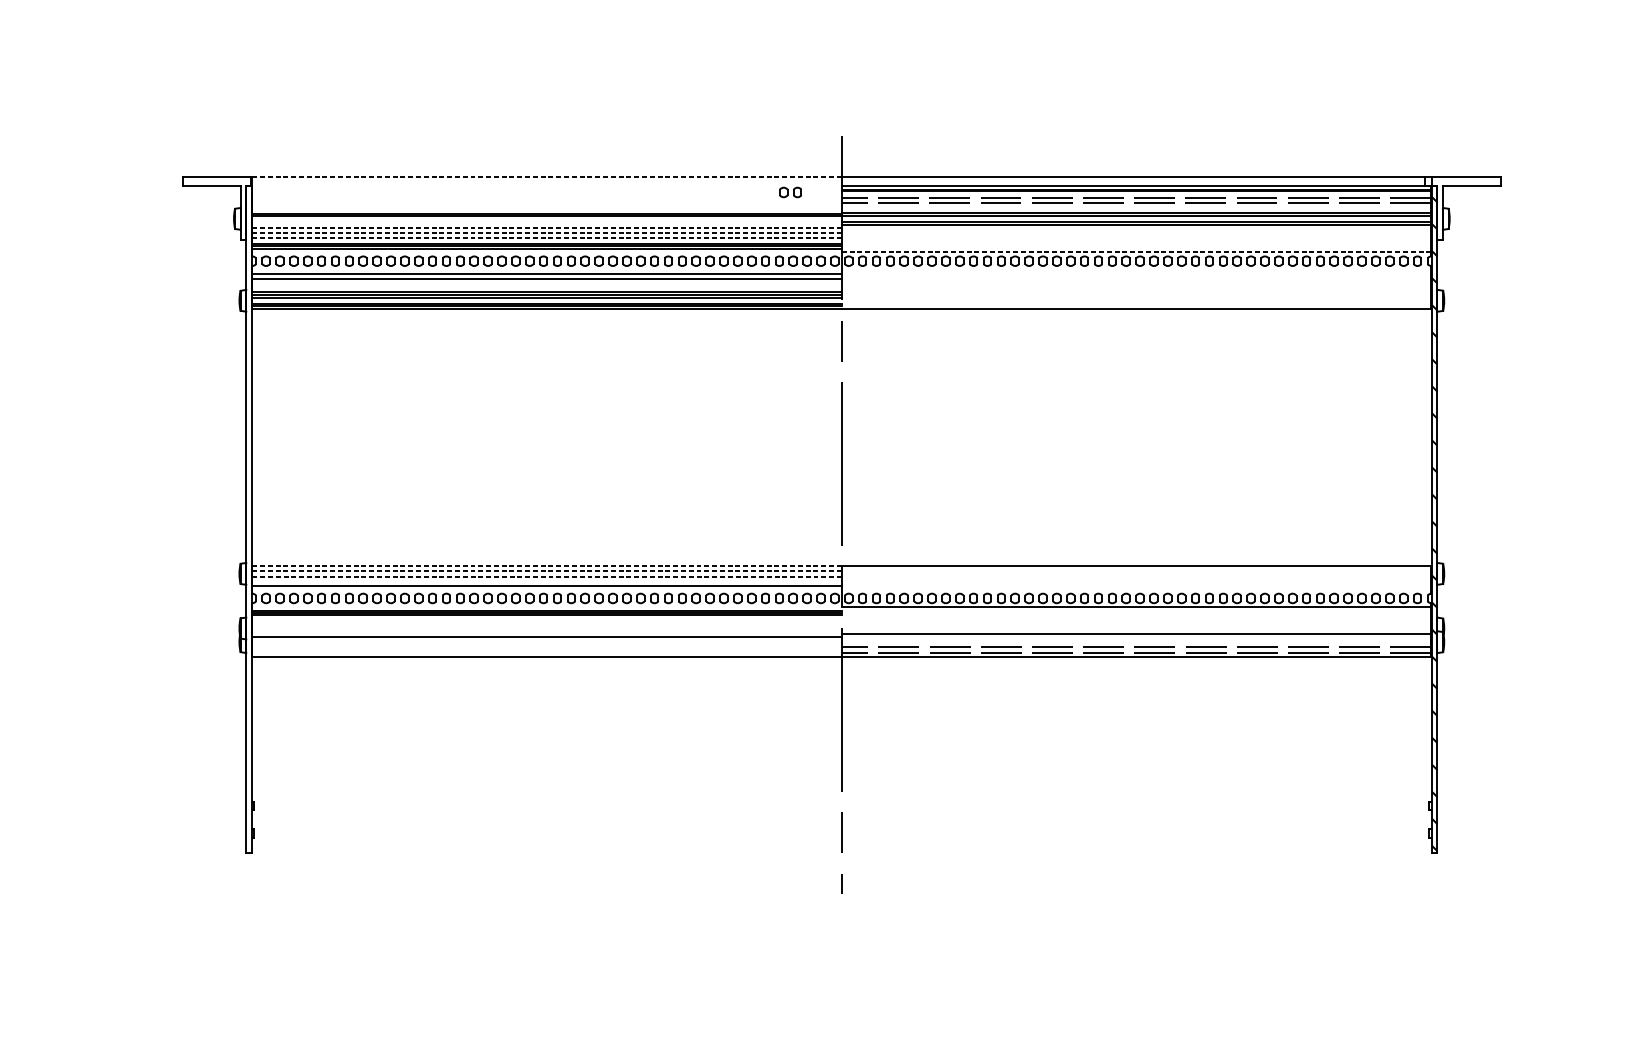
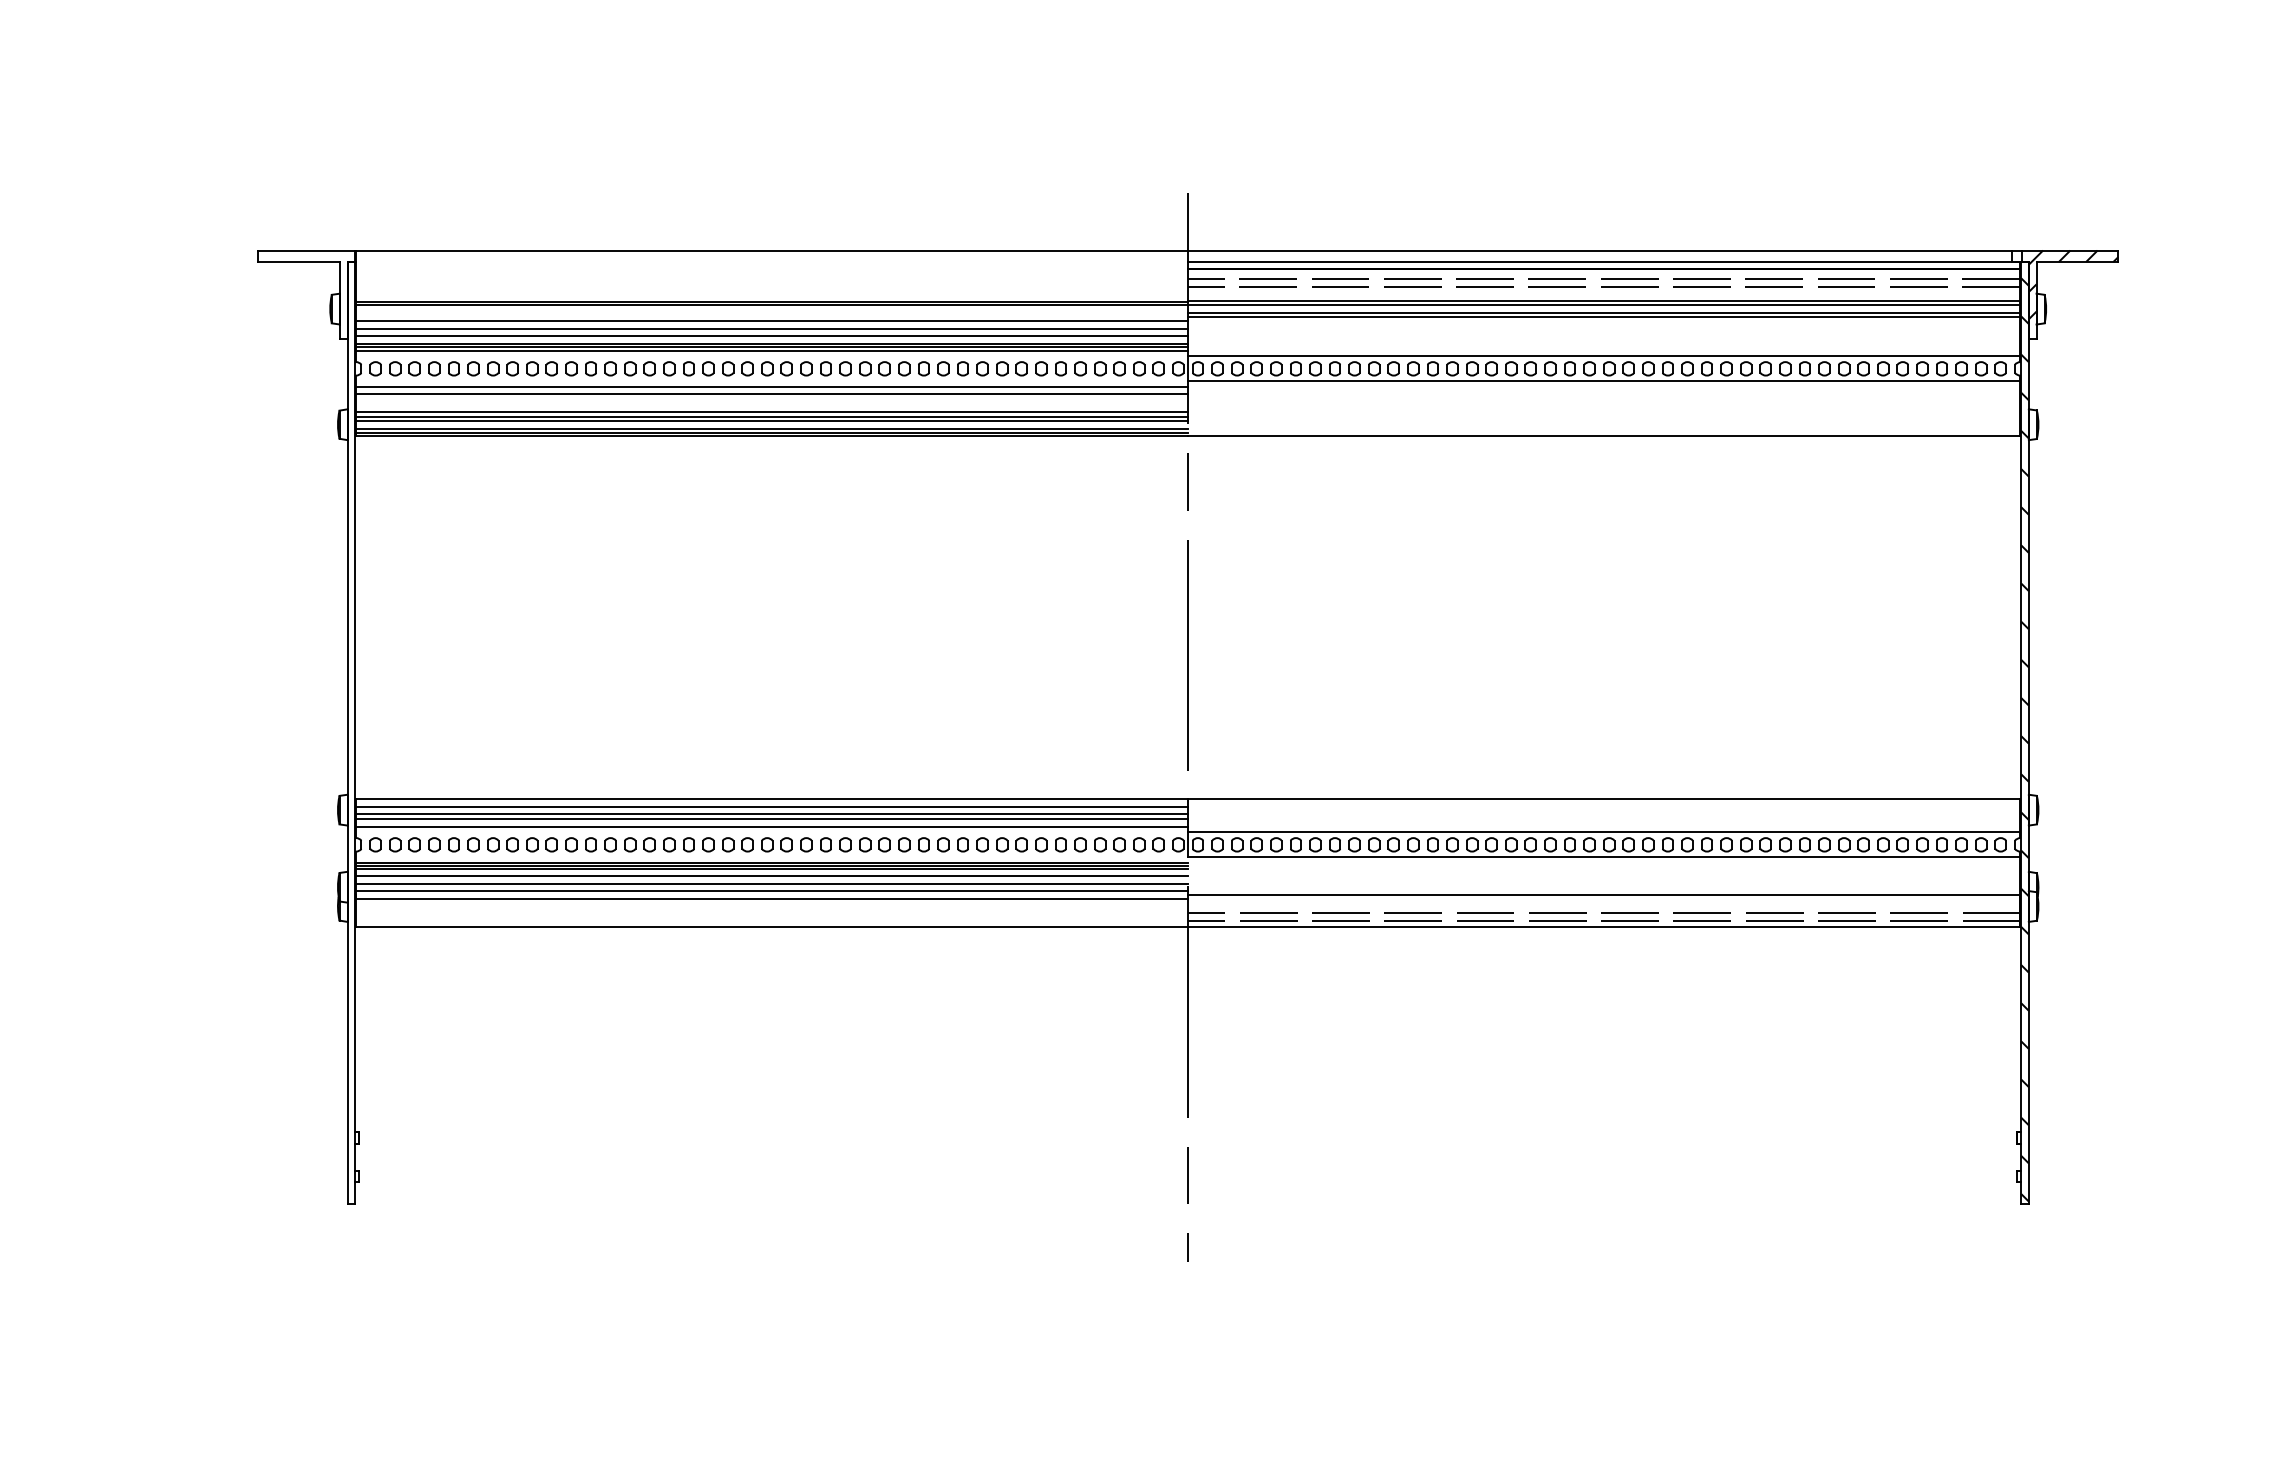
line: (547, 177) -> (772, 250), dashed -> solid
part: (790, 192) -> (1115, 271), removed
hatch: (1469, 208) -> (2073, 294), added
line: (547, 227) -> (772, 321), dashed -> solid
line: (547, 232) -> (772, 328), dashed -> solid
line: (547, 238) -> (772, 336), dashed -> solid
line: (1136, 252) -> (1604, 356), dashed -> solid
line: (1136, 270) -> (1604, 381), added
line: (547, 565) -> (772, 798), dashed -> solid
line: (547, 571) -> (772, 806), dashed -> solid
line: (546, 576) -> (771, 813), dashed -> solid
line: (547, 579) -> (772, 818), added
line: (1136, 589) -> (1604, 832), added
line: (547, 620) -> (772, 876), added
line: (547, 625) -> (772, 883), added
line: (547, 631) -> (772, 891), added

